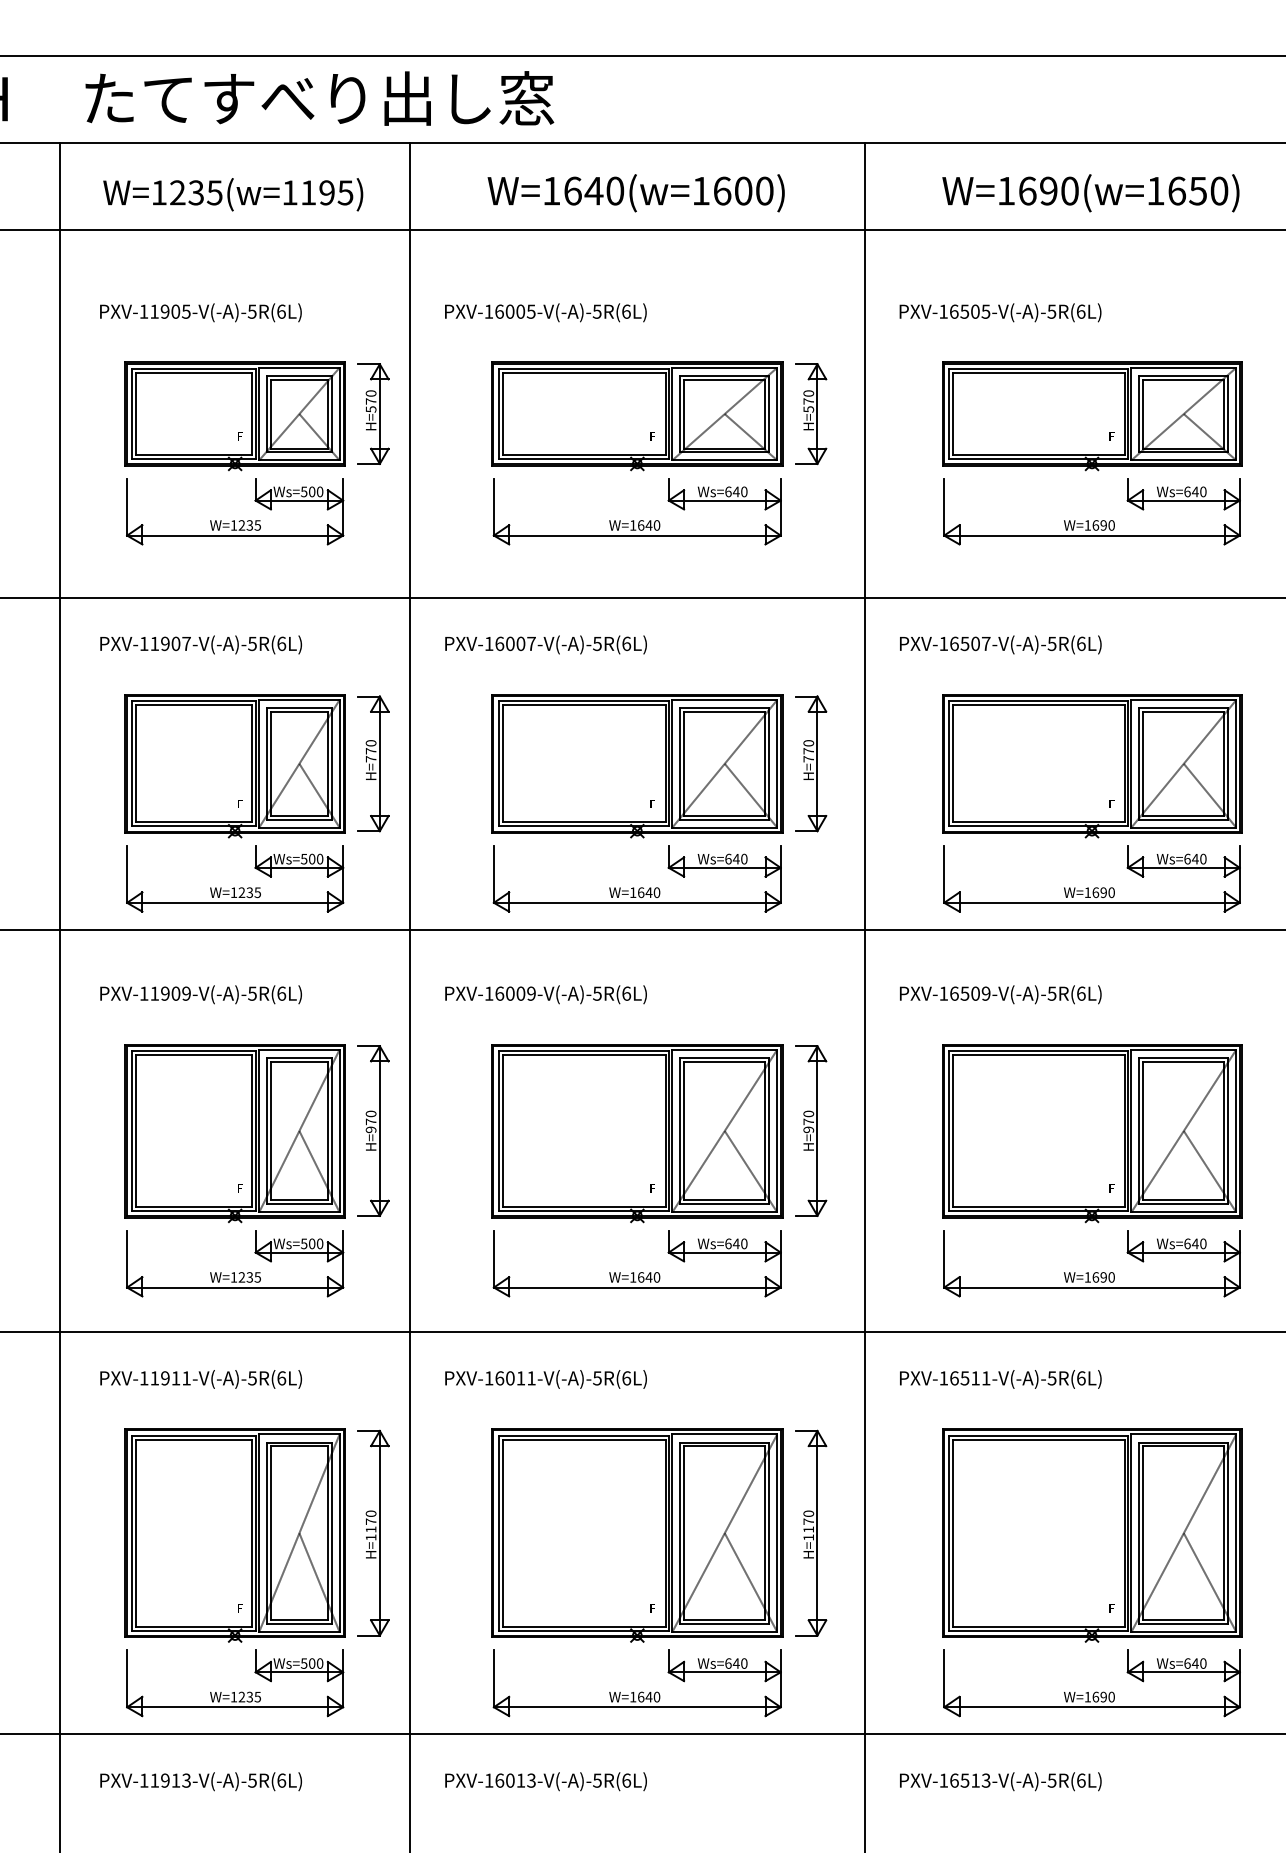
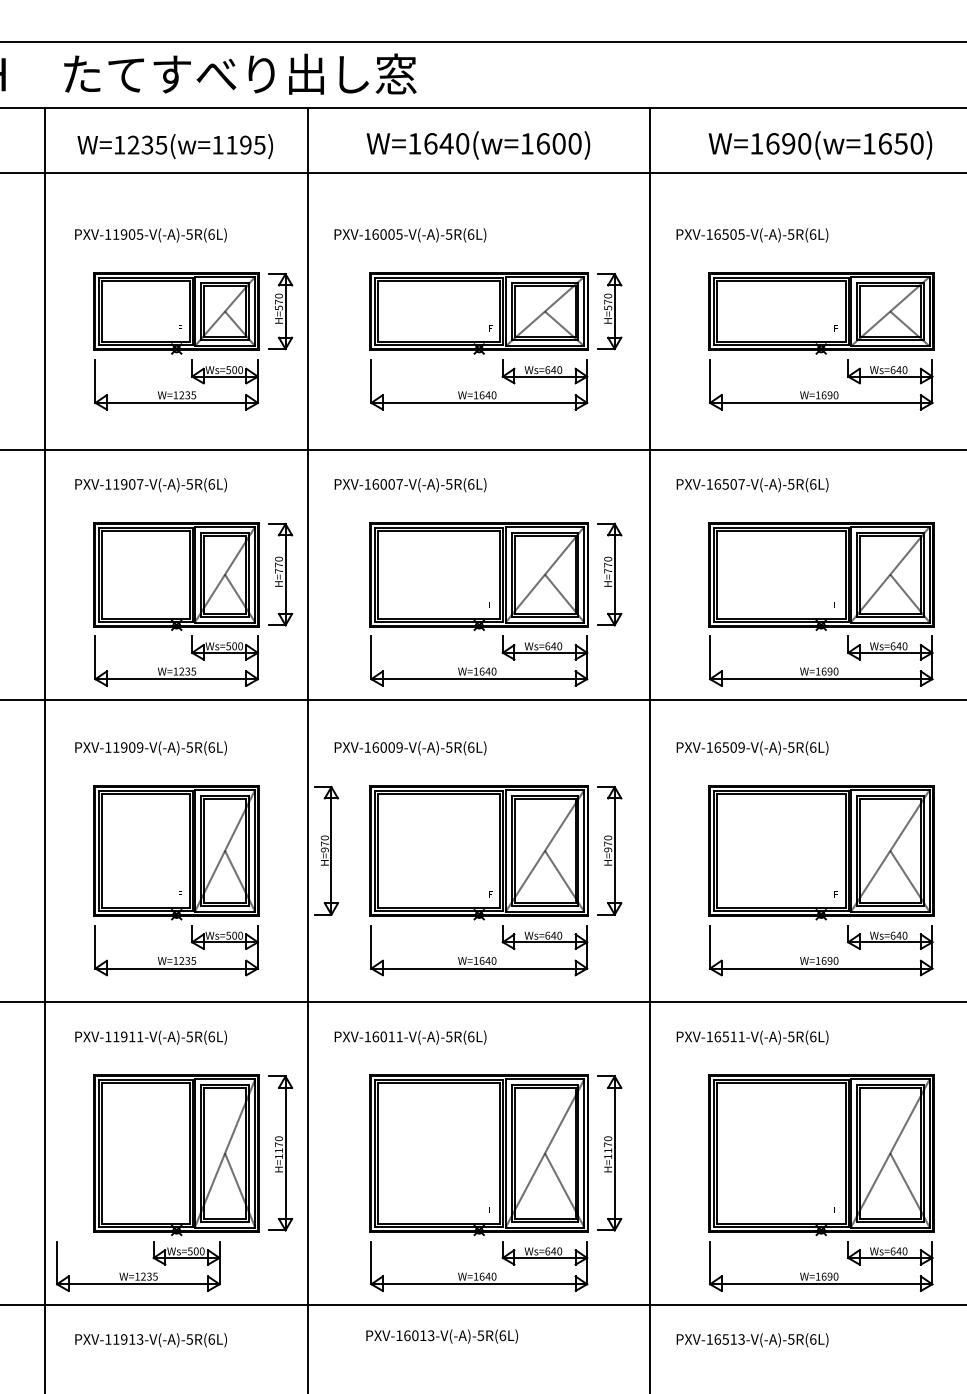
part: (373, 1130) -> (326, 850), moved
part: (234, 1692) -> (137, 1273), moved
text: (545, 1781) -> (441, 1336), moved

